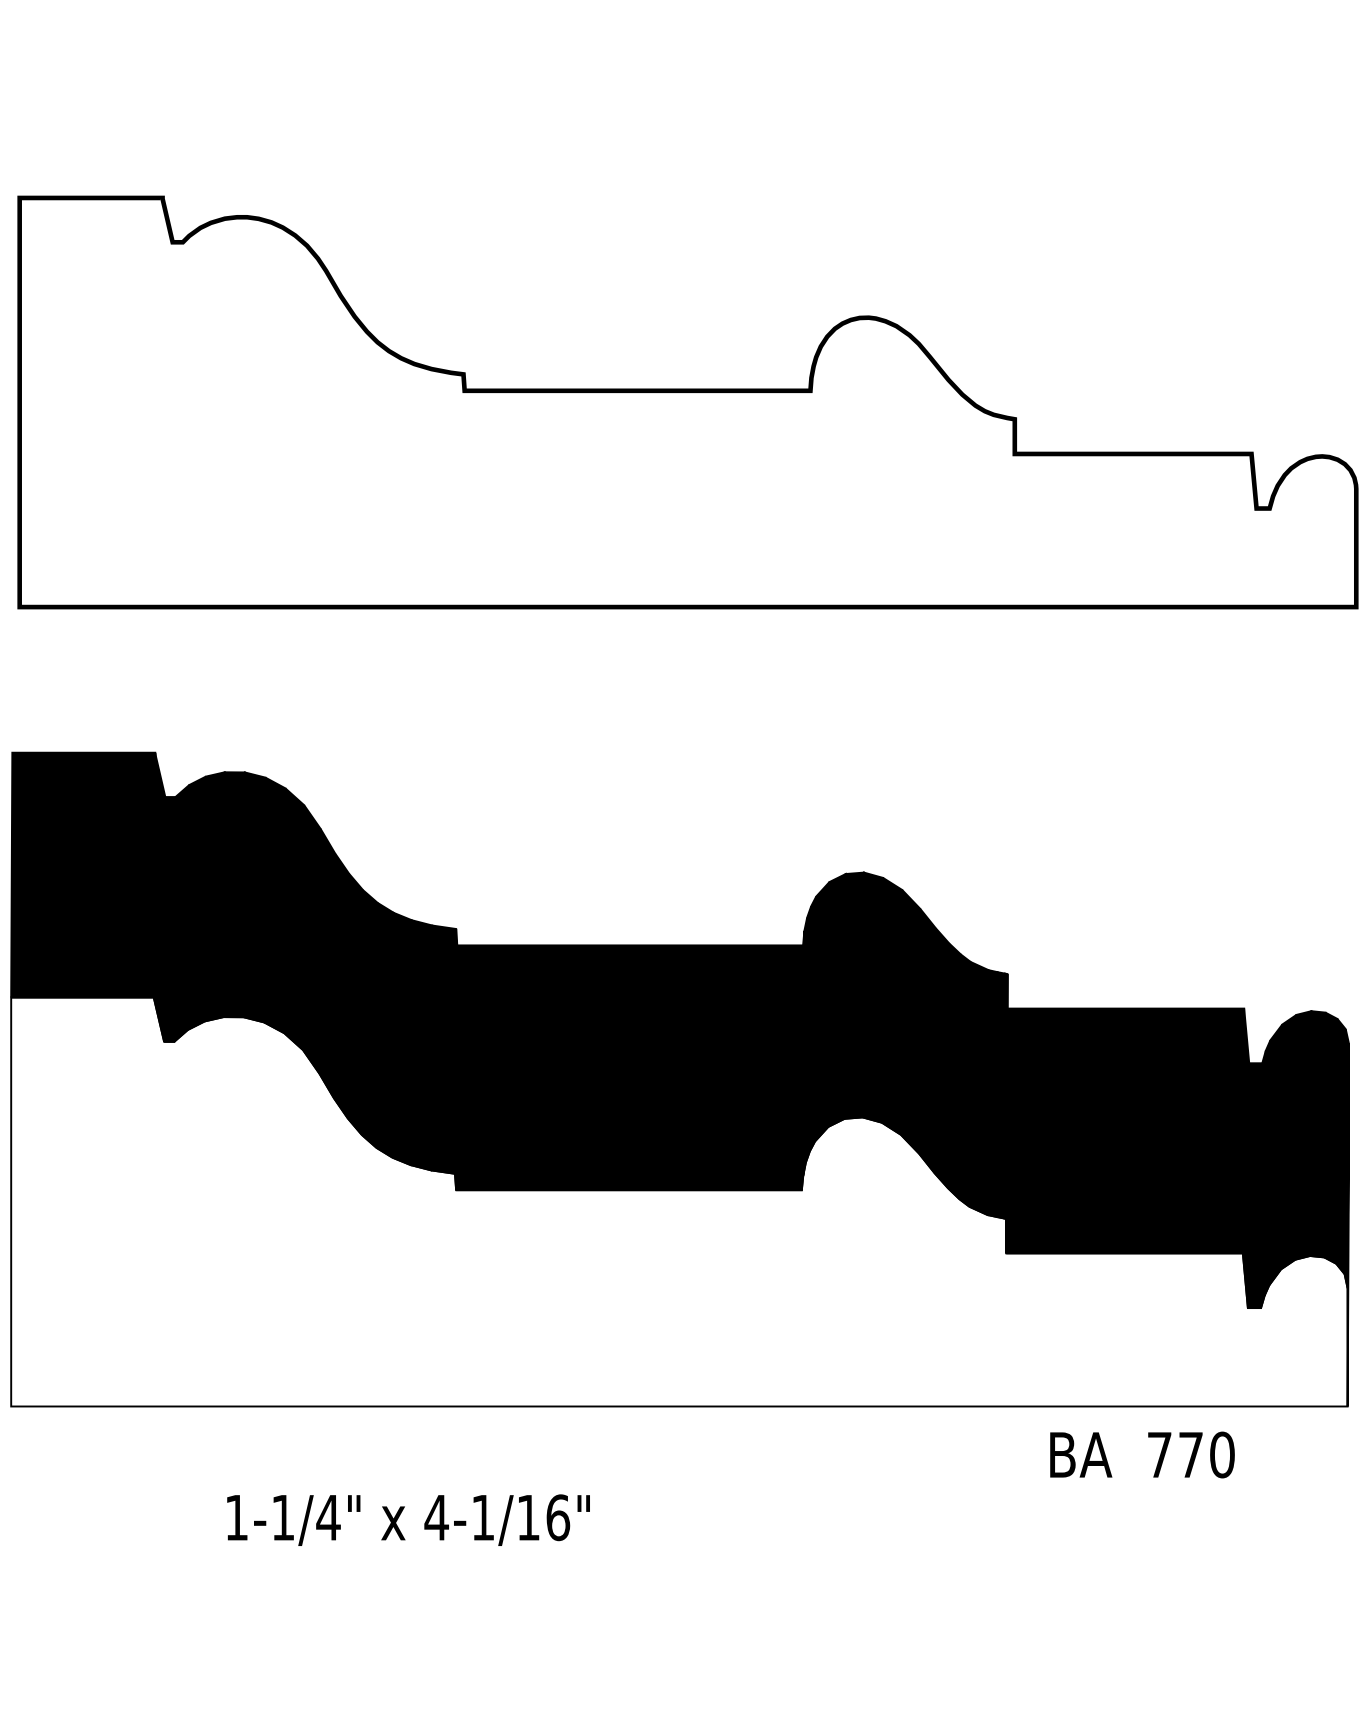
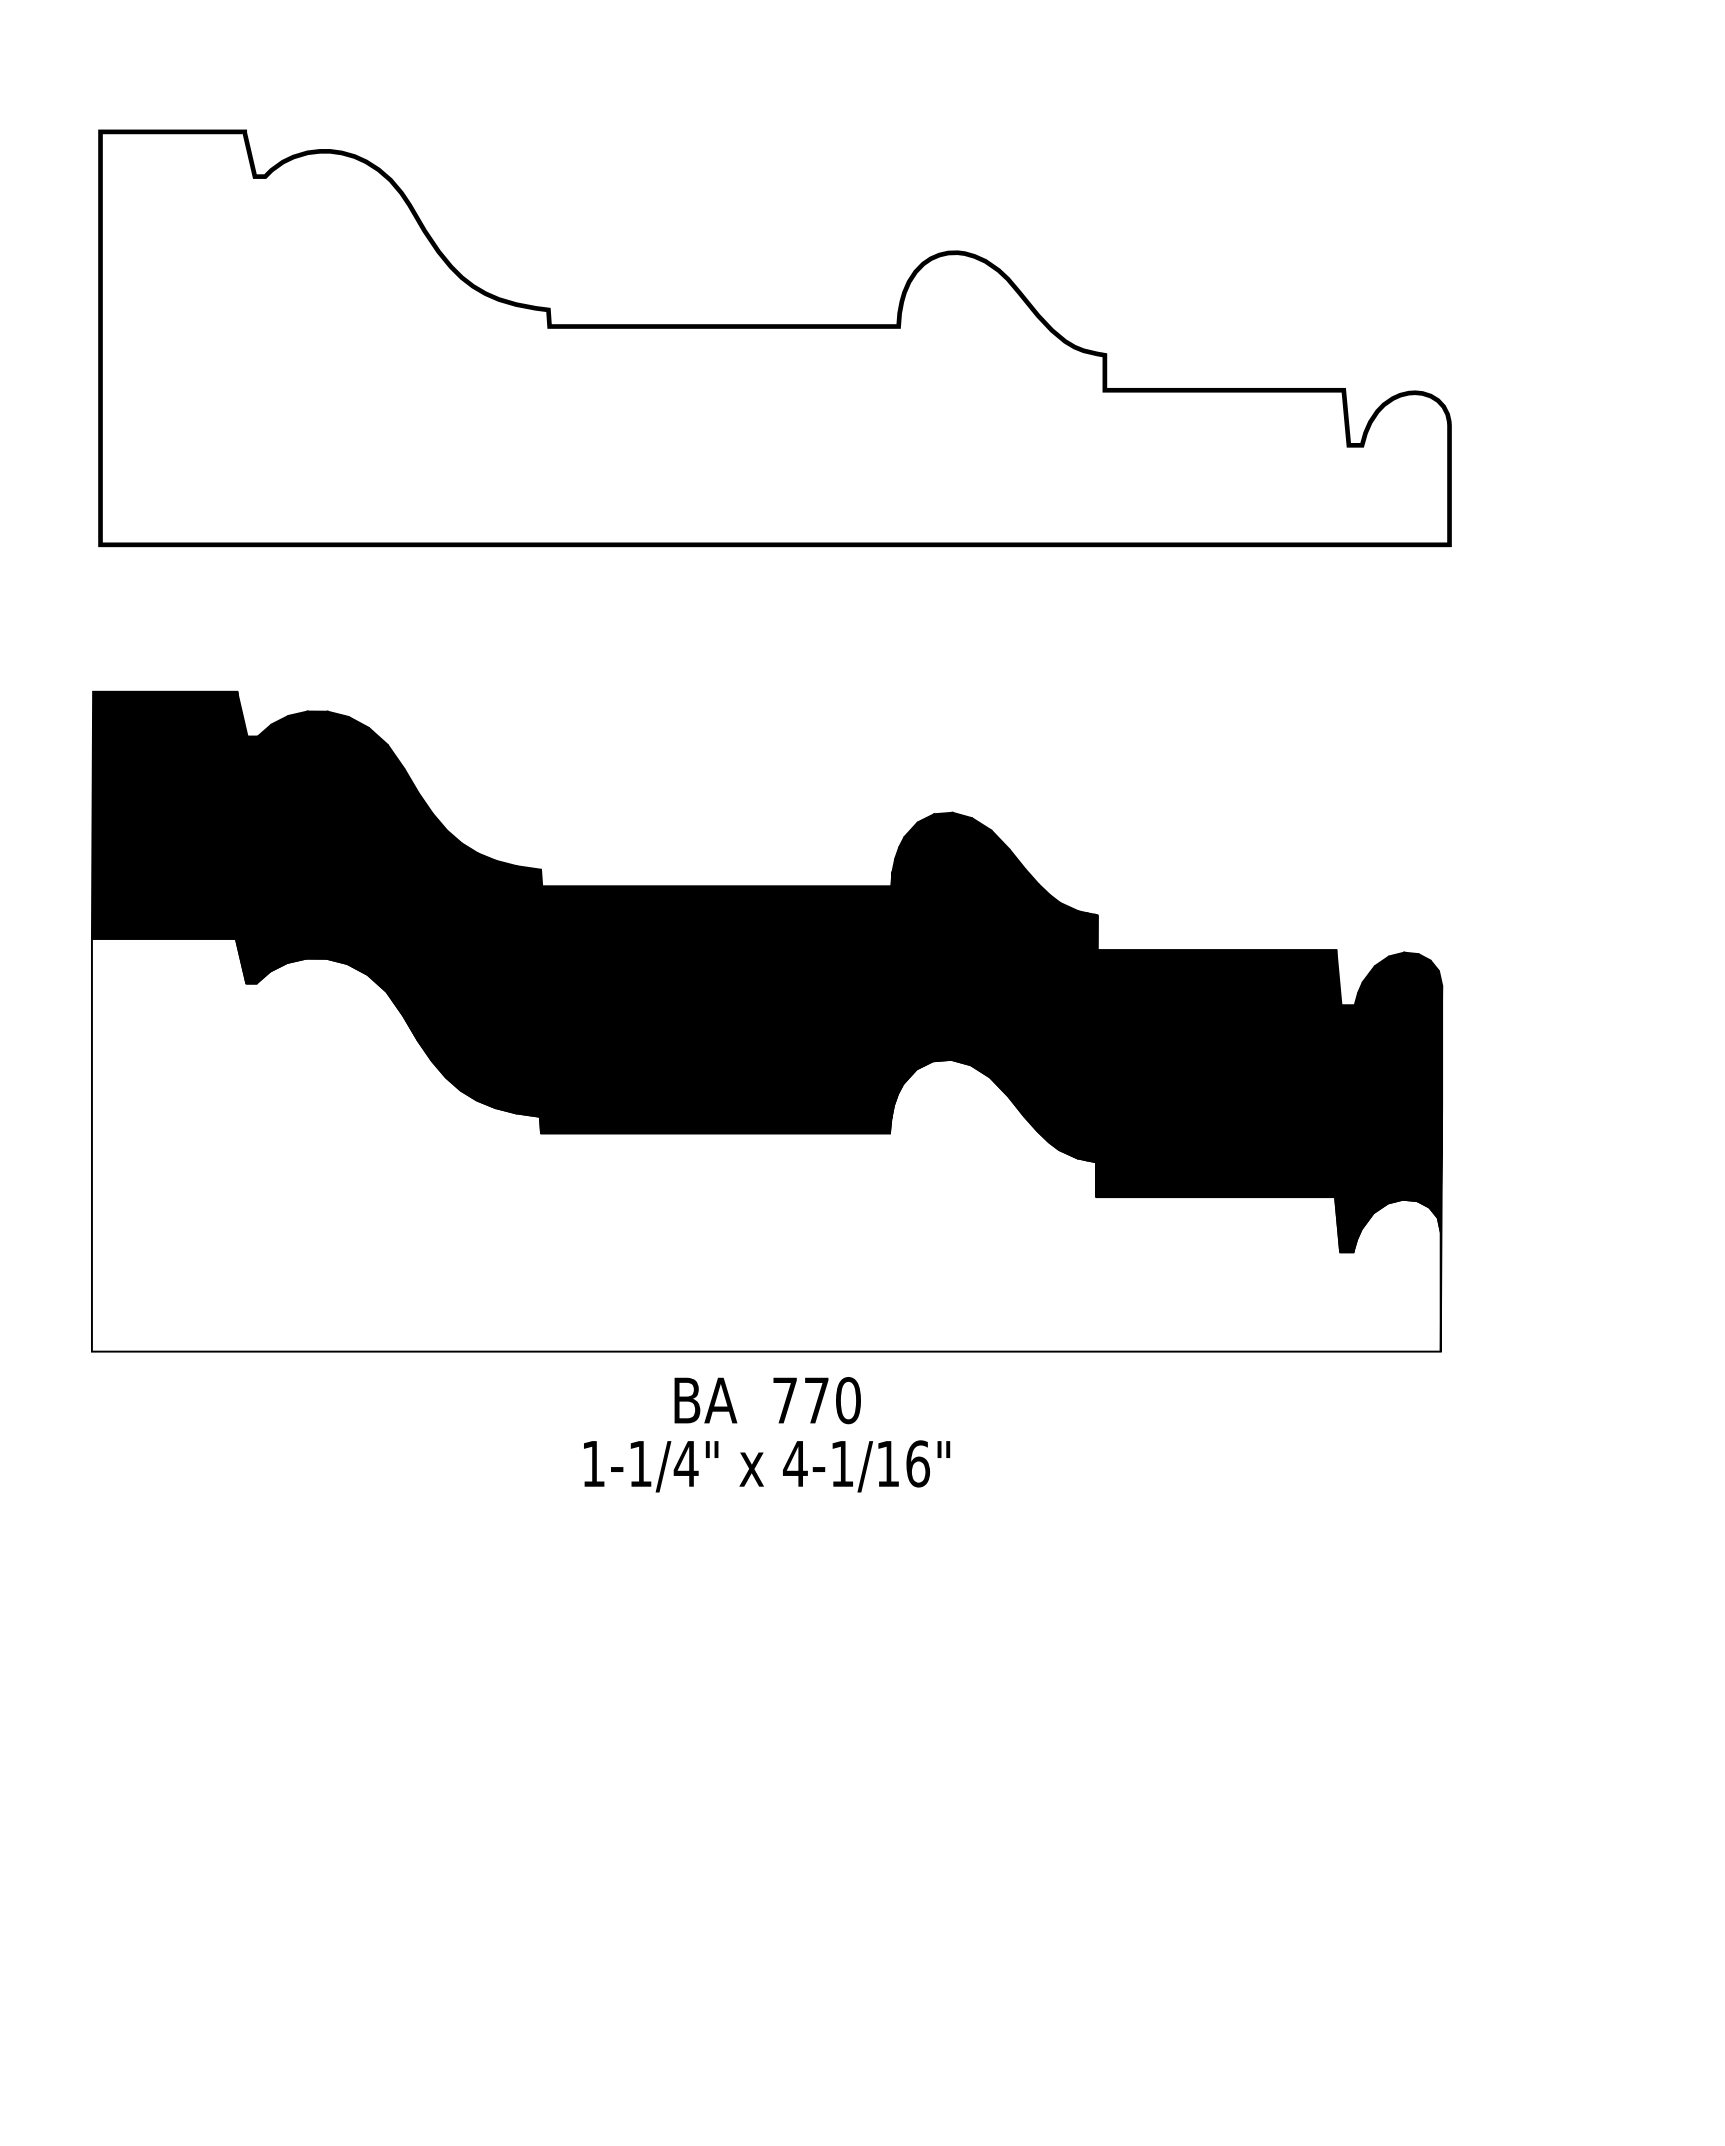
text: (1142, 1454) -> (767, 1400), moved
text: (409, 1520) -> (767, 1466), moved

